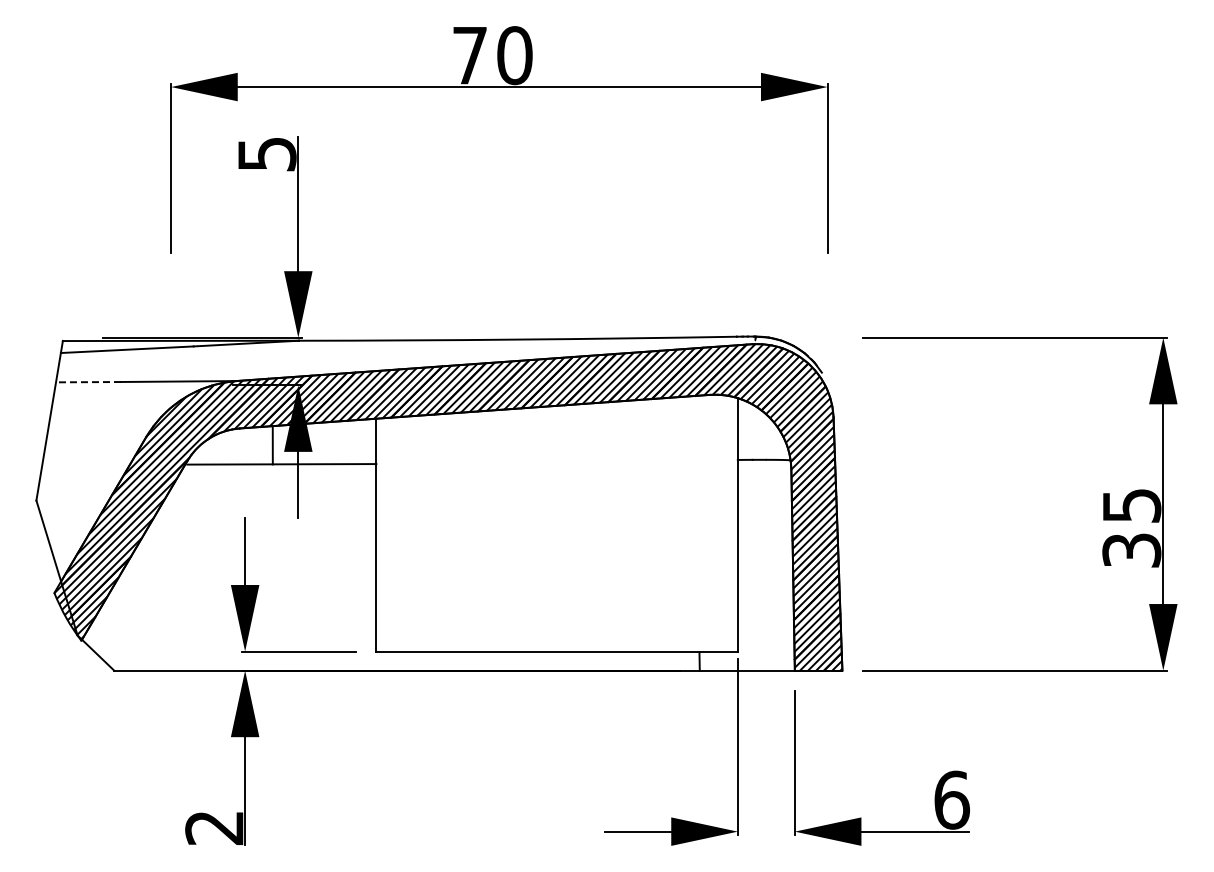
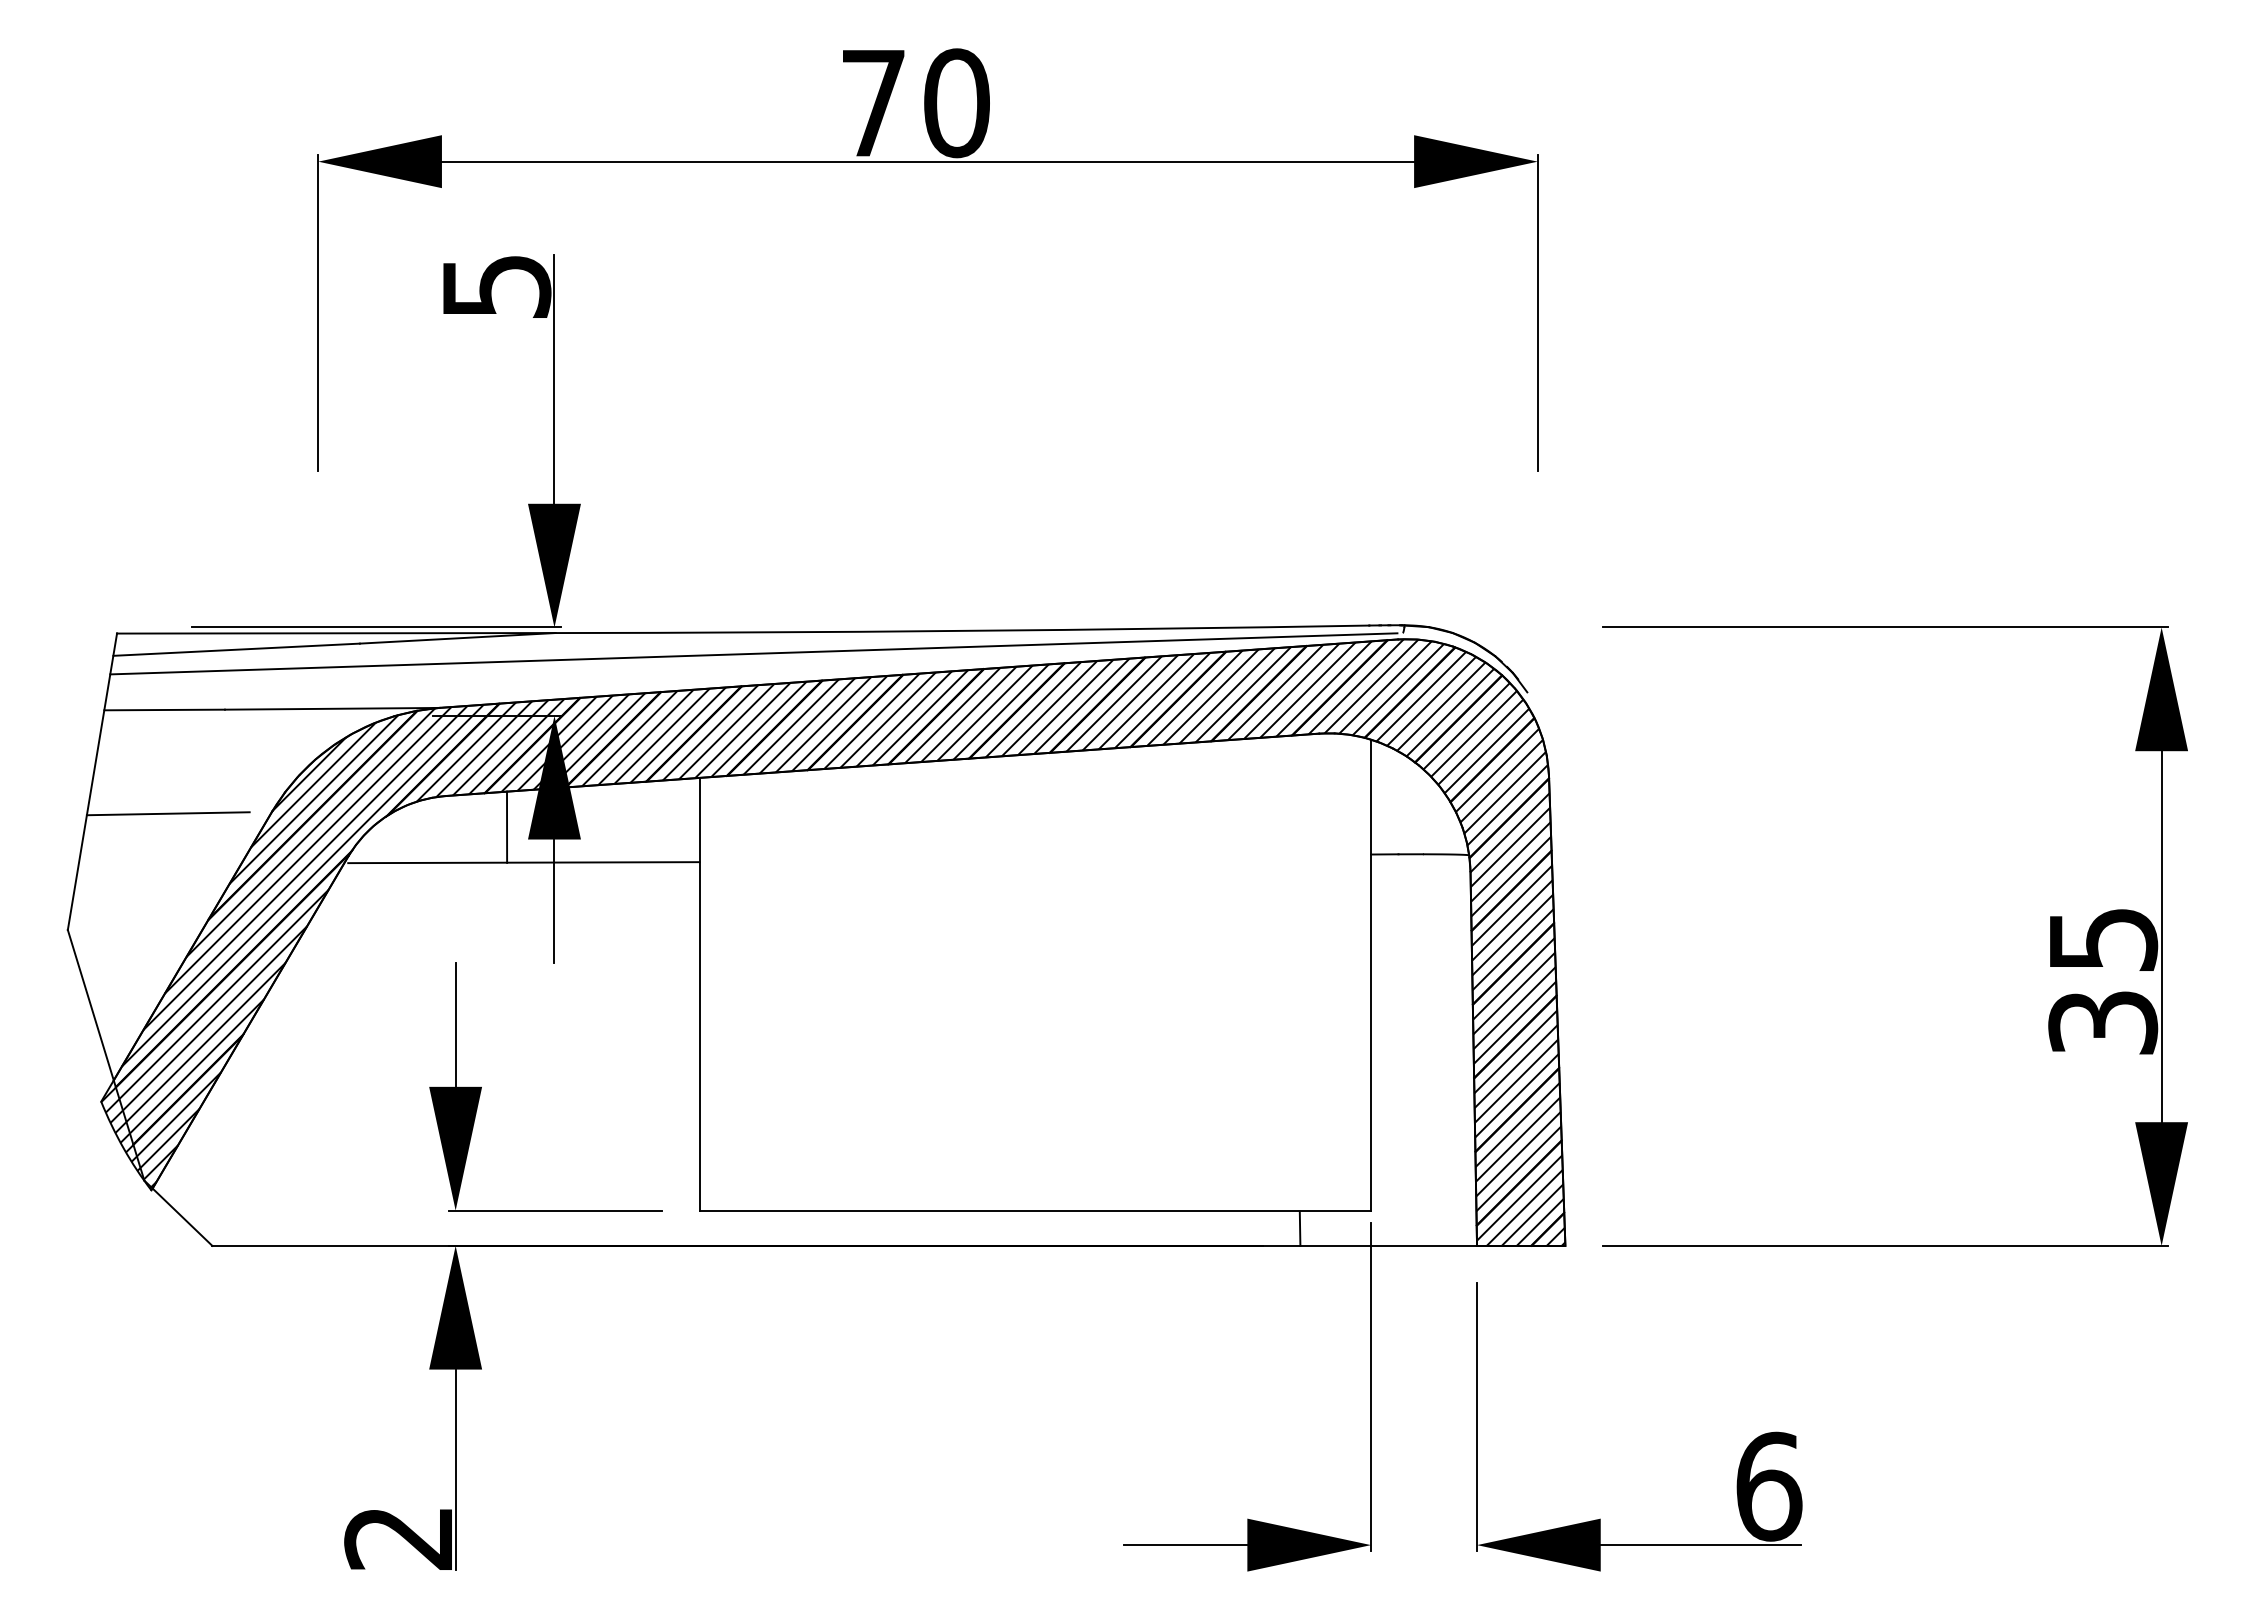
line: (405, 351) -> (753, 652), added
line: (88, 382) -> (164, 710), dashed -> solid
line: (90, 437) -> (168, 812), added

